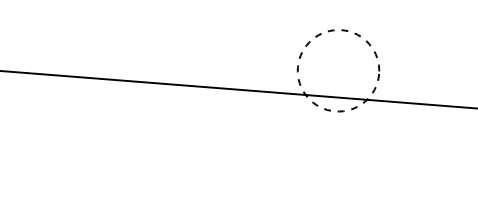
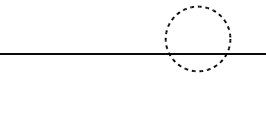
circle: (337, 69) -> (197, 38), size x1.43

